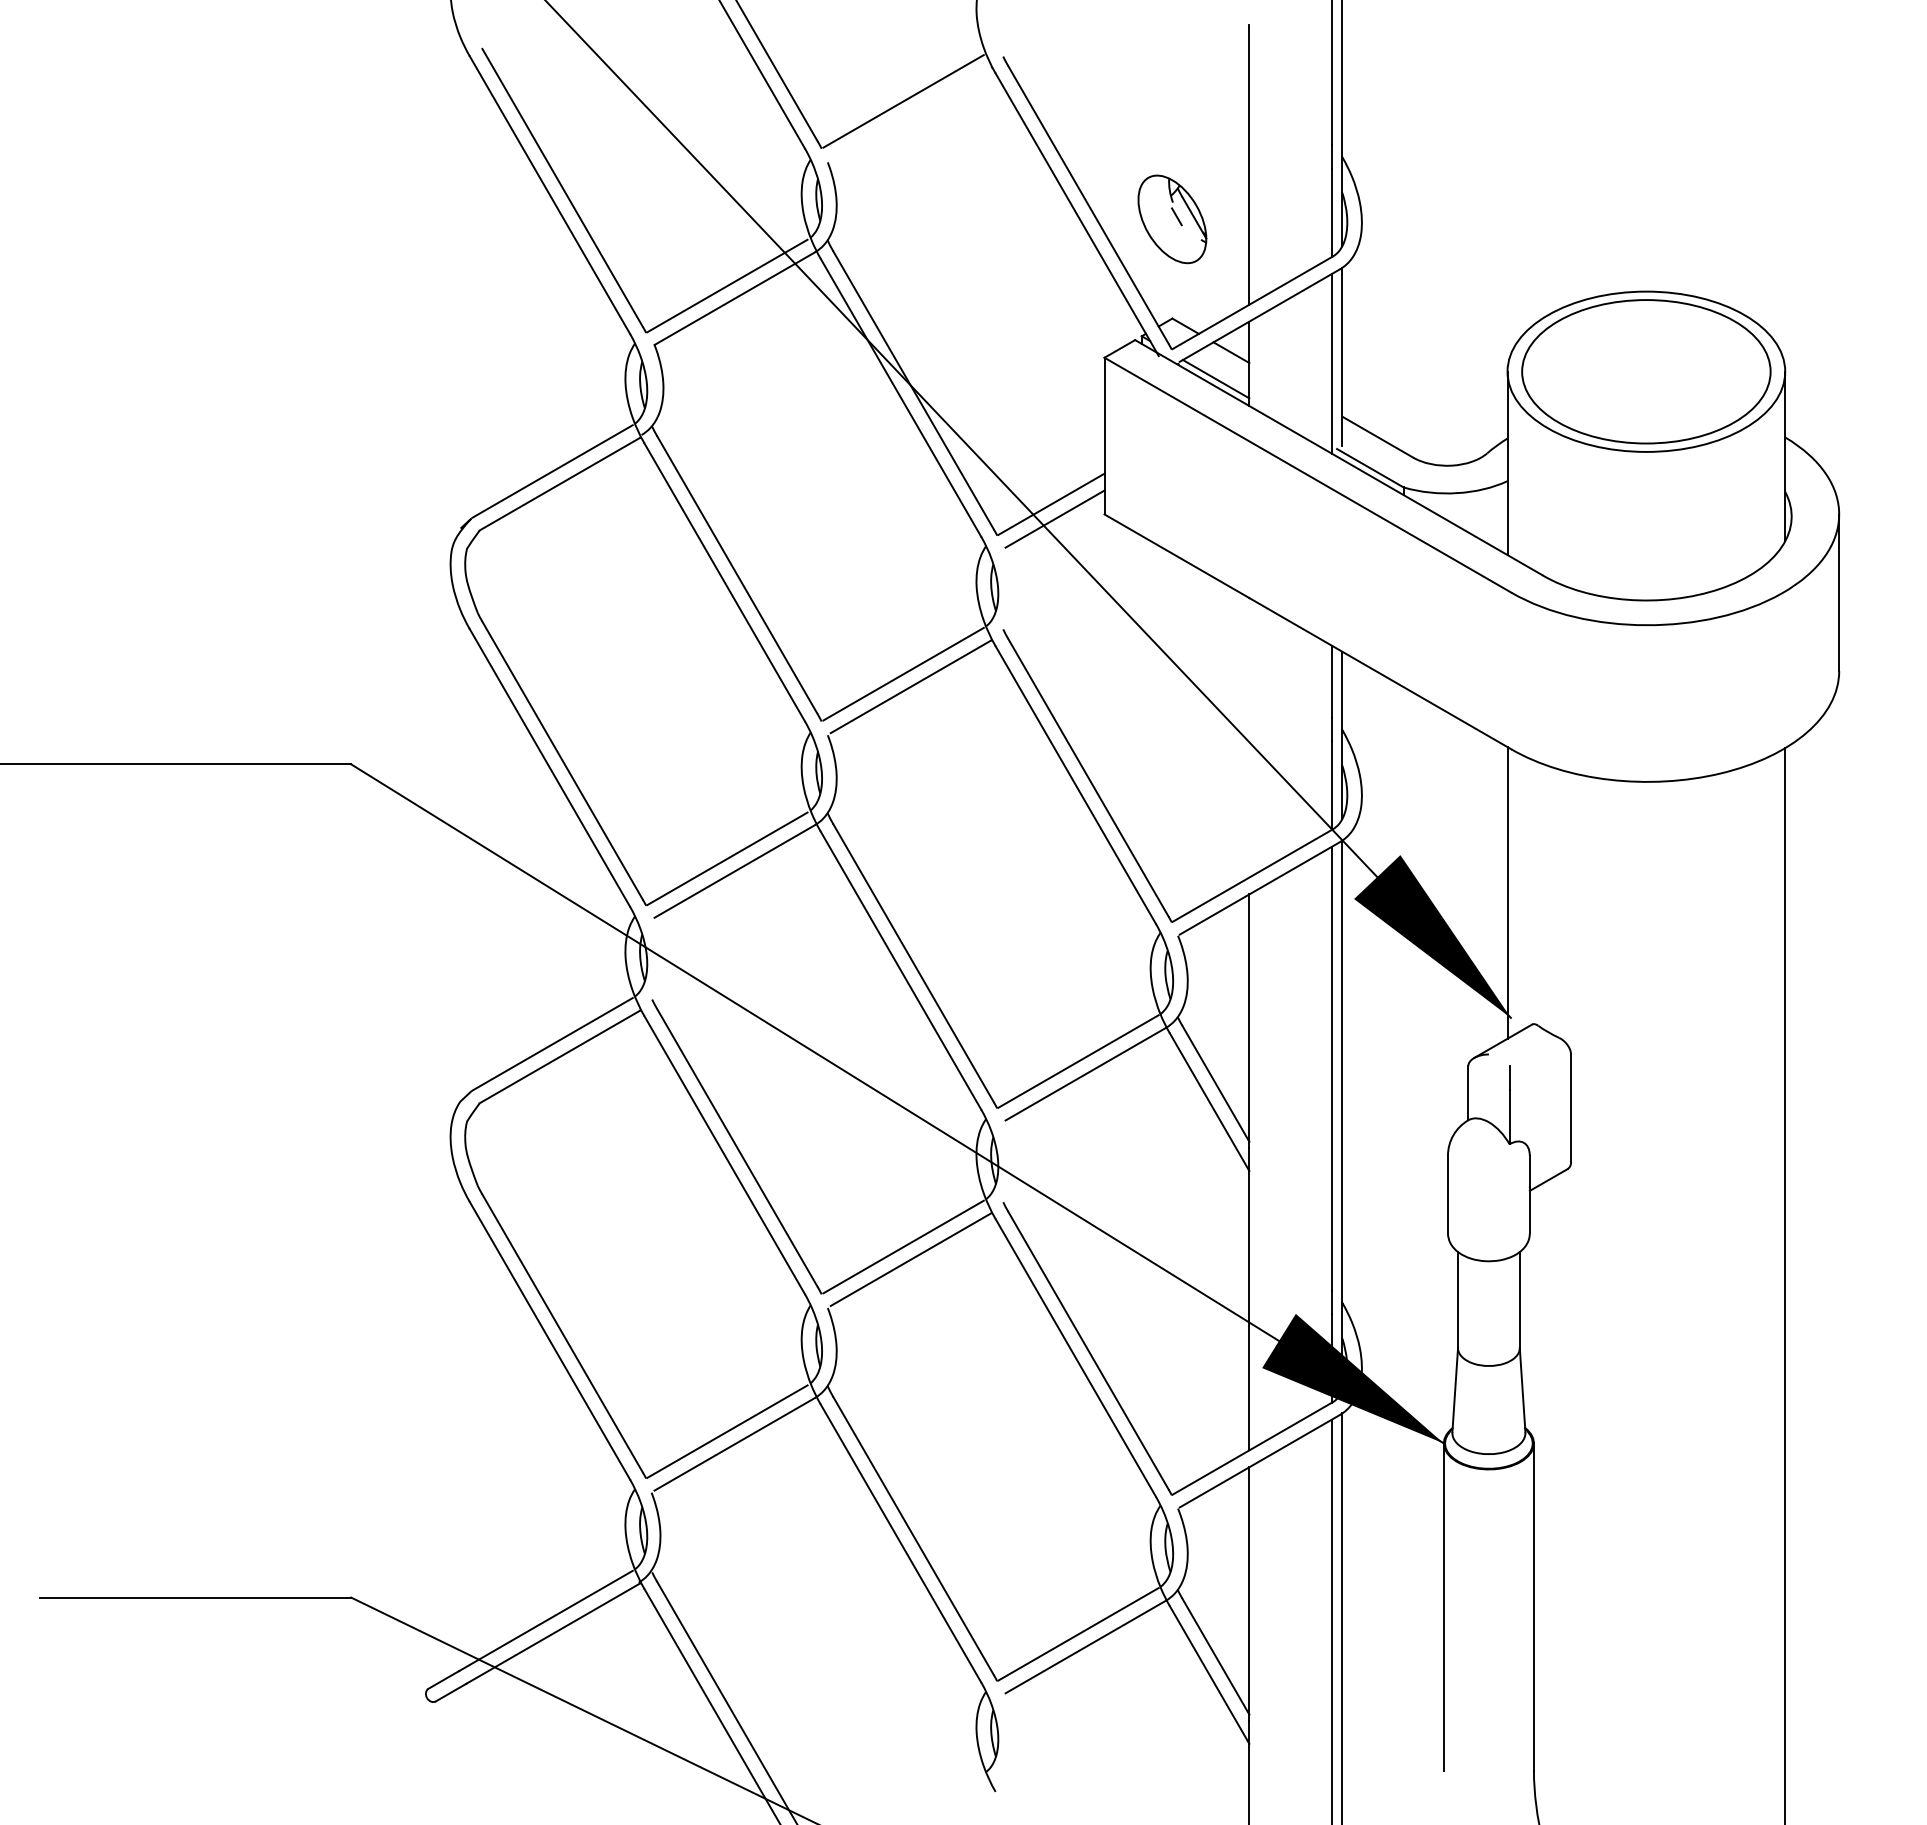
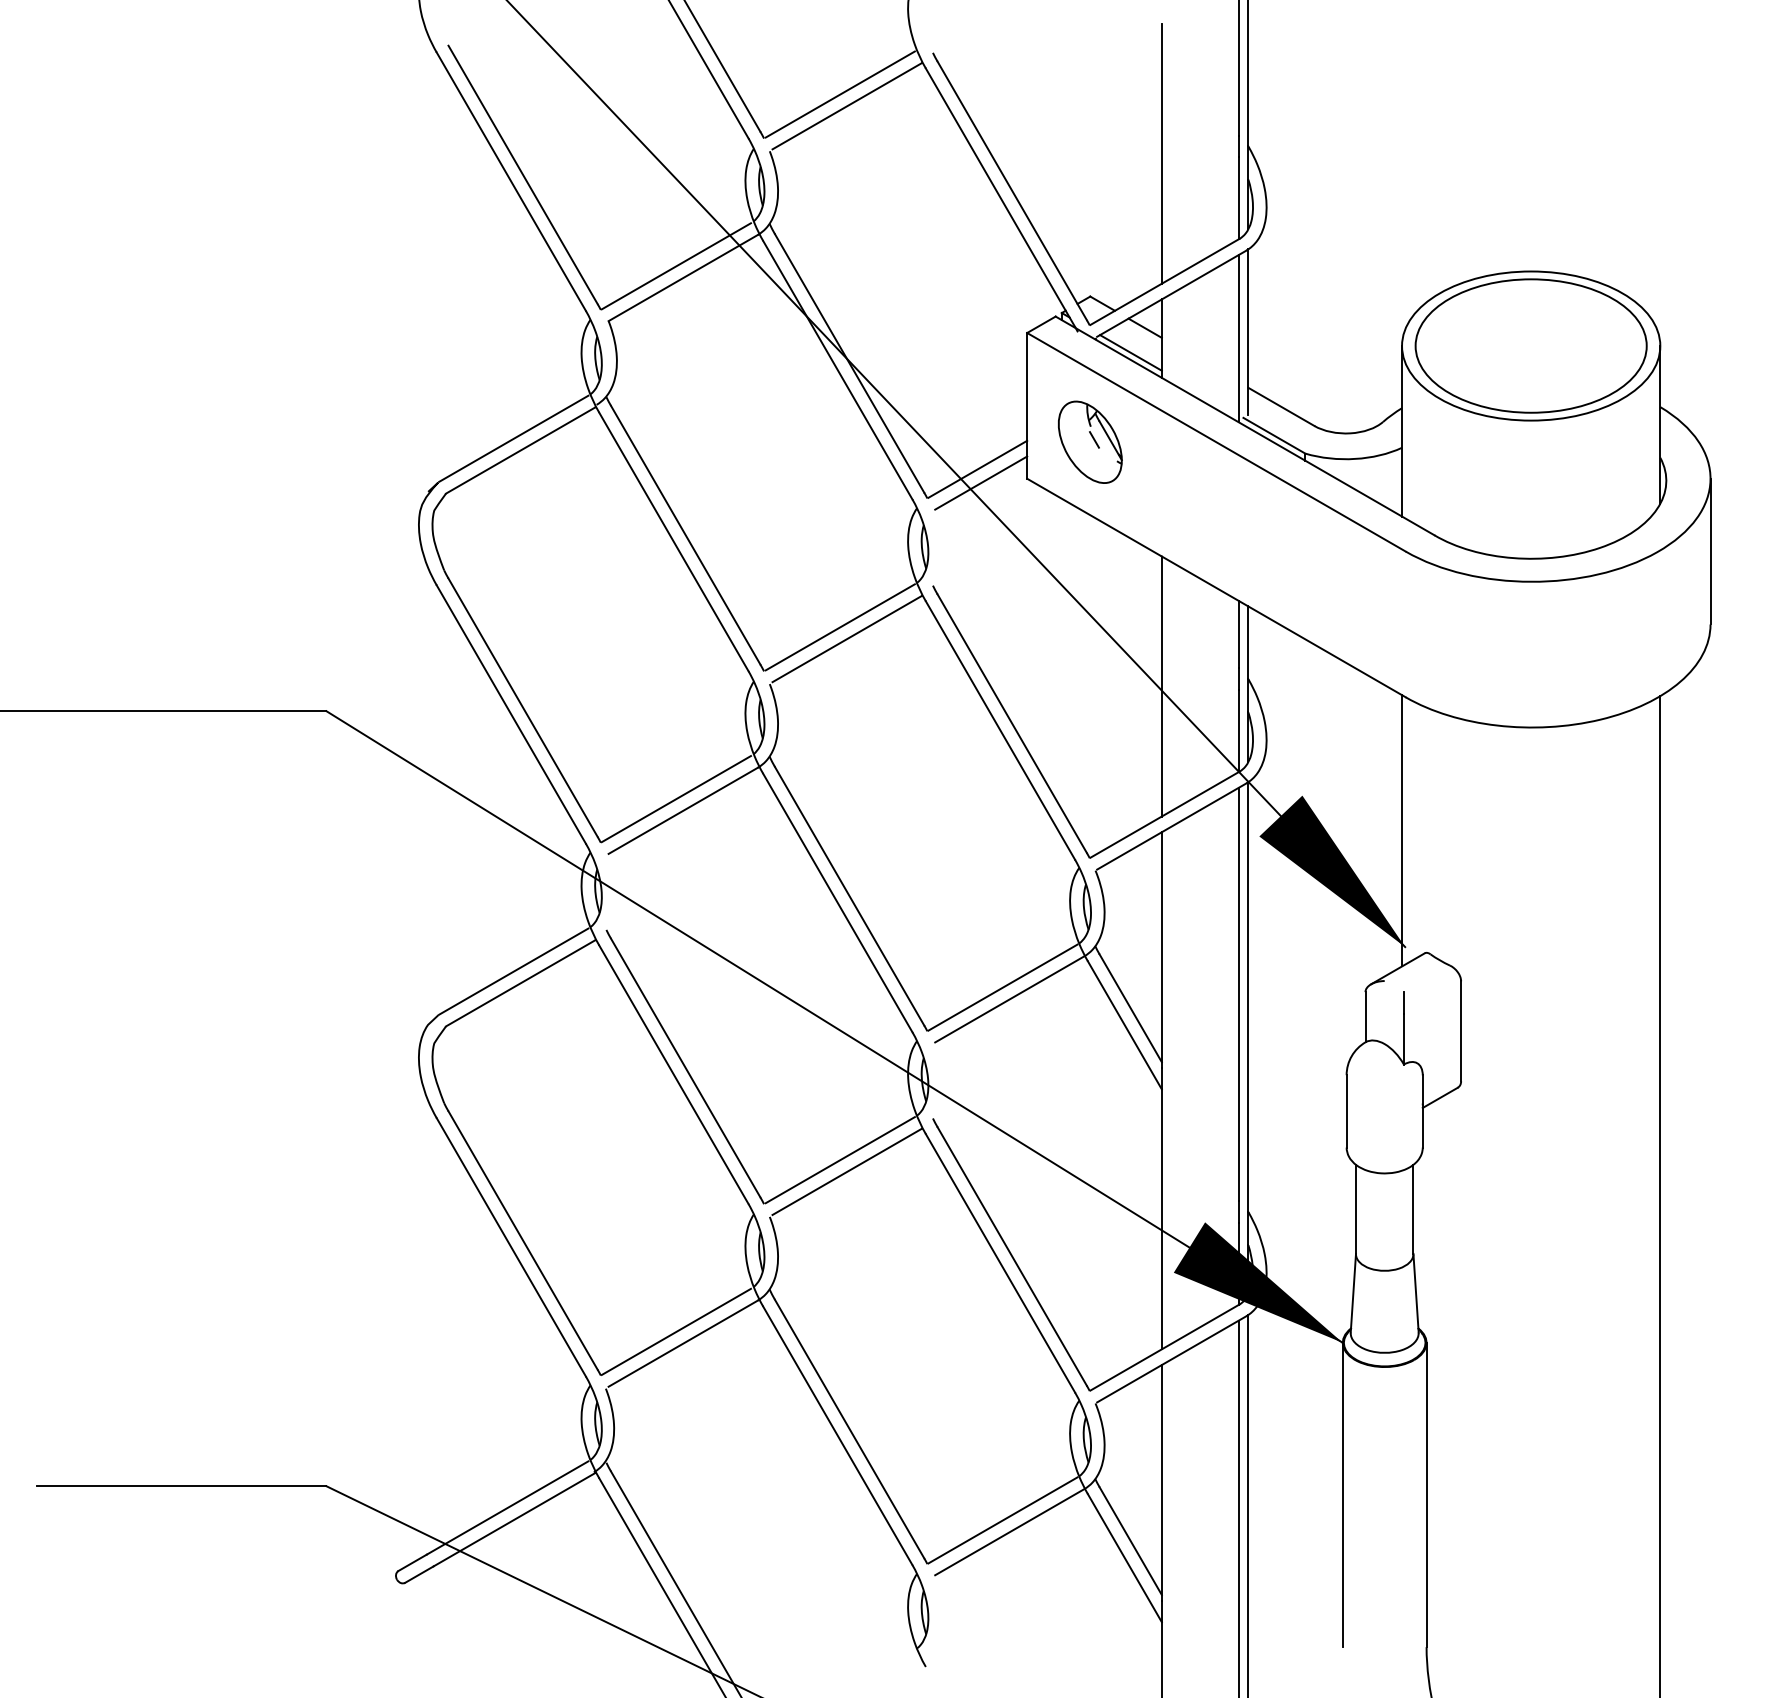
line: (910, 114) -> (846, 106), added
part: (1172, 218) -> (1090, 441), moved
line: (1248, 737) -> (1161, 686), added

